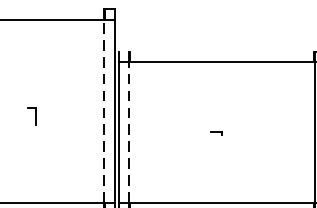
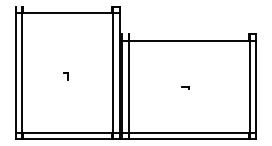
line: (103, 112) -> (112, 73), dashed -> solid
part: (31, 116) -> (65, 76), size x0.62
line: (128, 132) -> (128, 86), dashed -> solid

